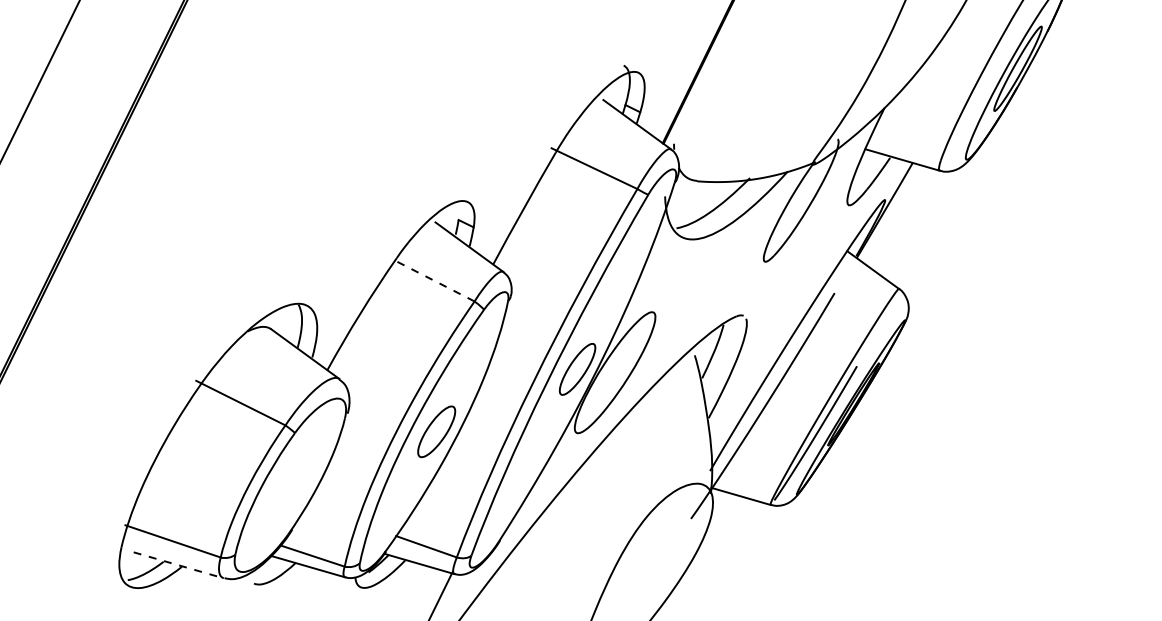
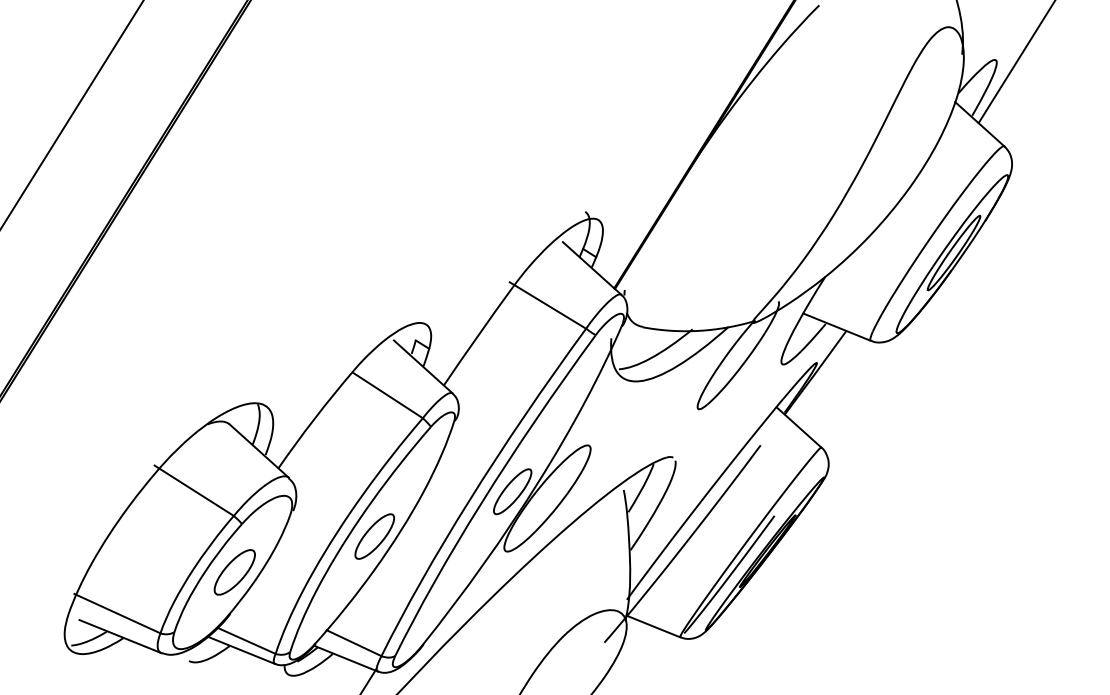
line: (434, 281) -> (387, 395), dashed -> solid
part: (292, 485) -> (234, 572), added
line: (179, 565) -> (121, 636), dashed -> solid

